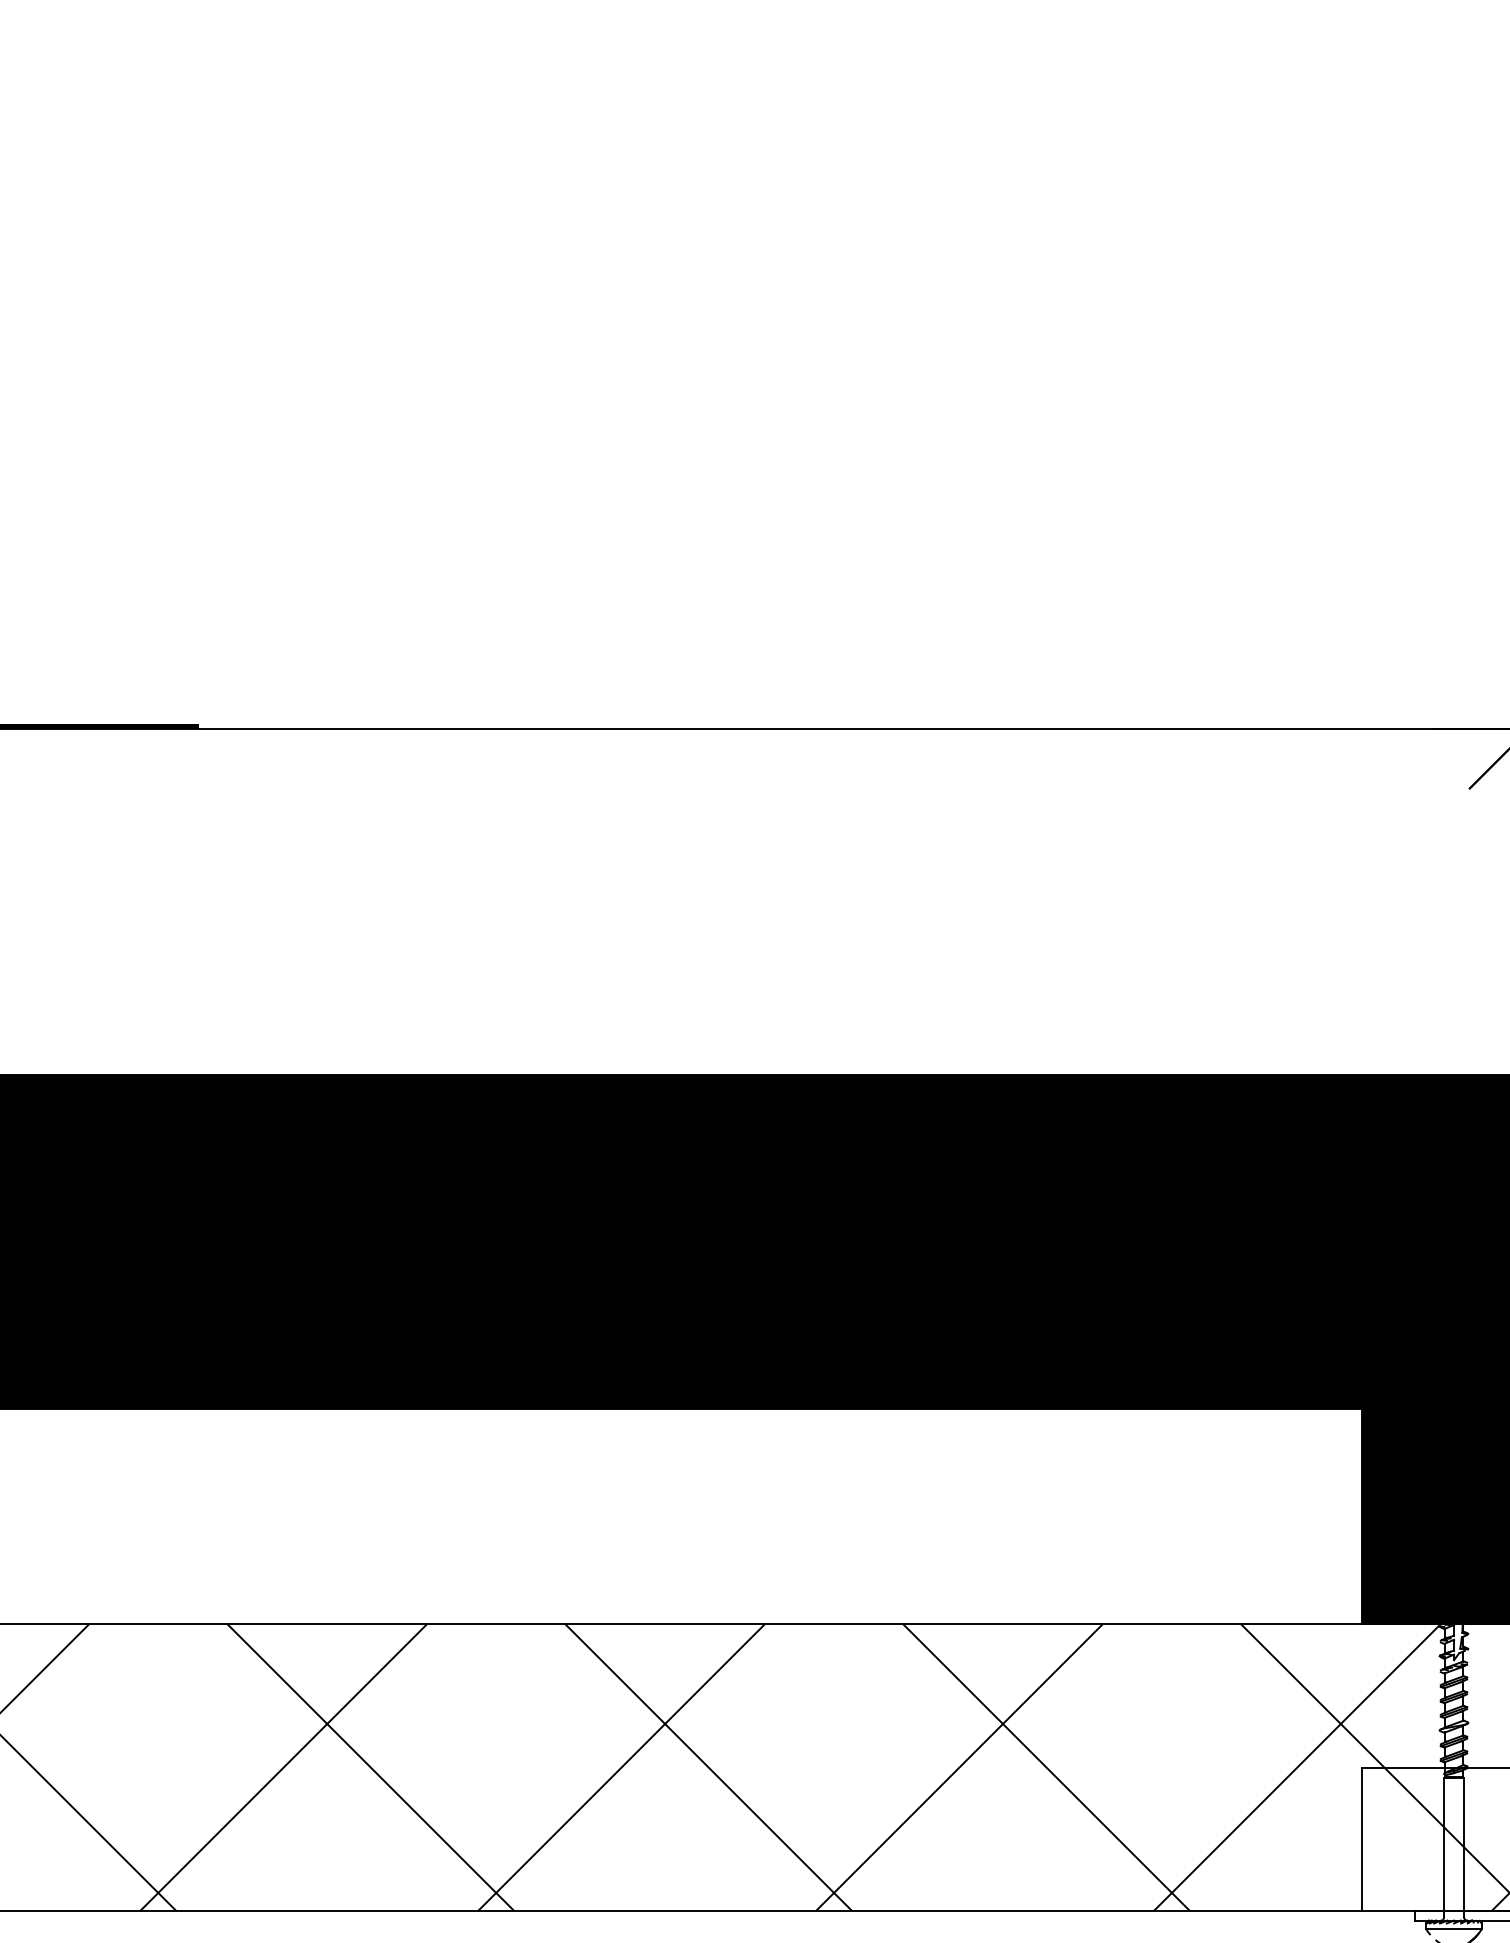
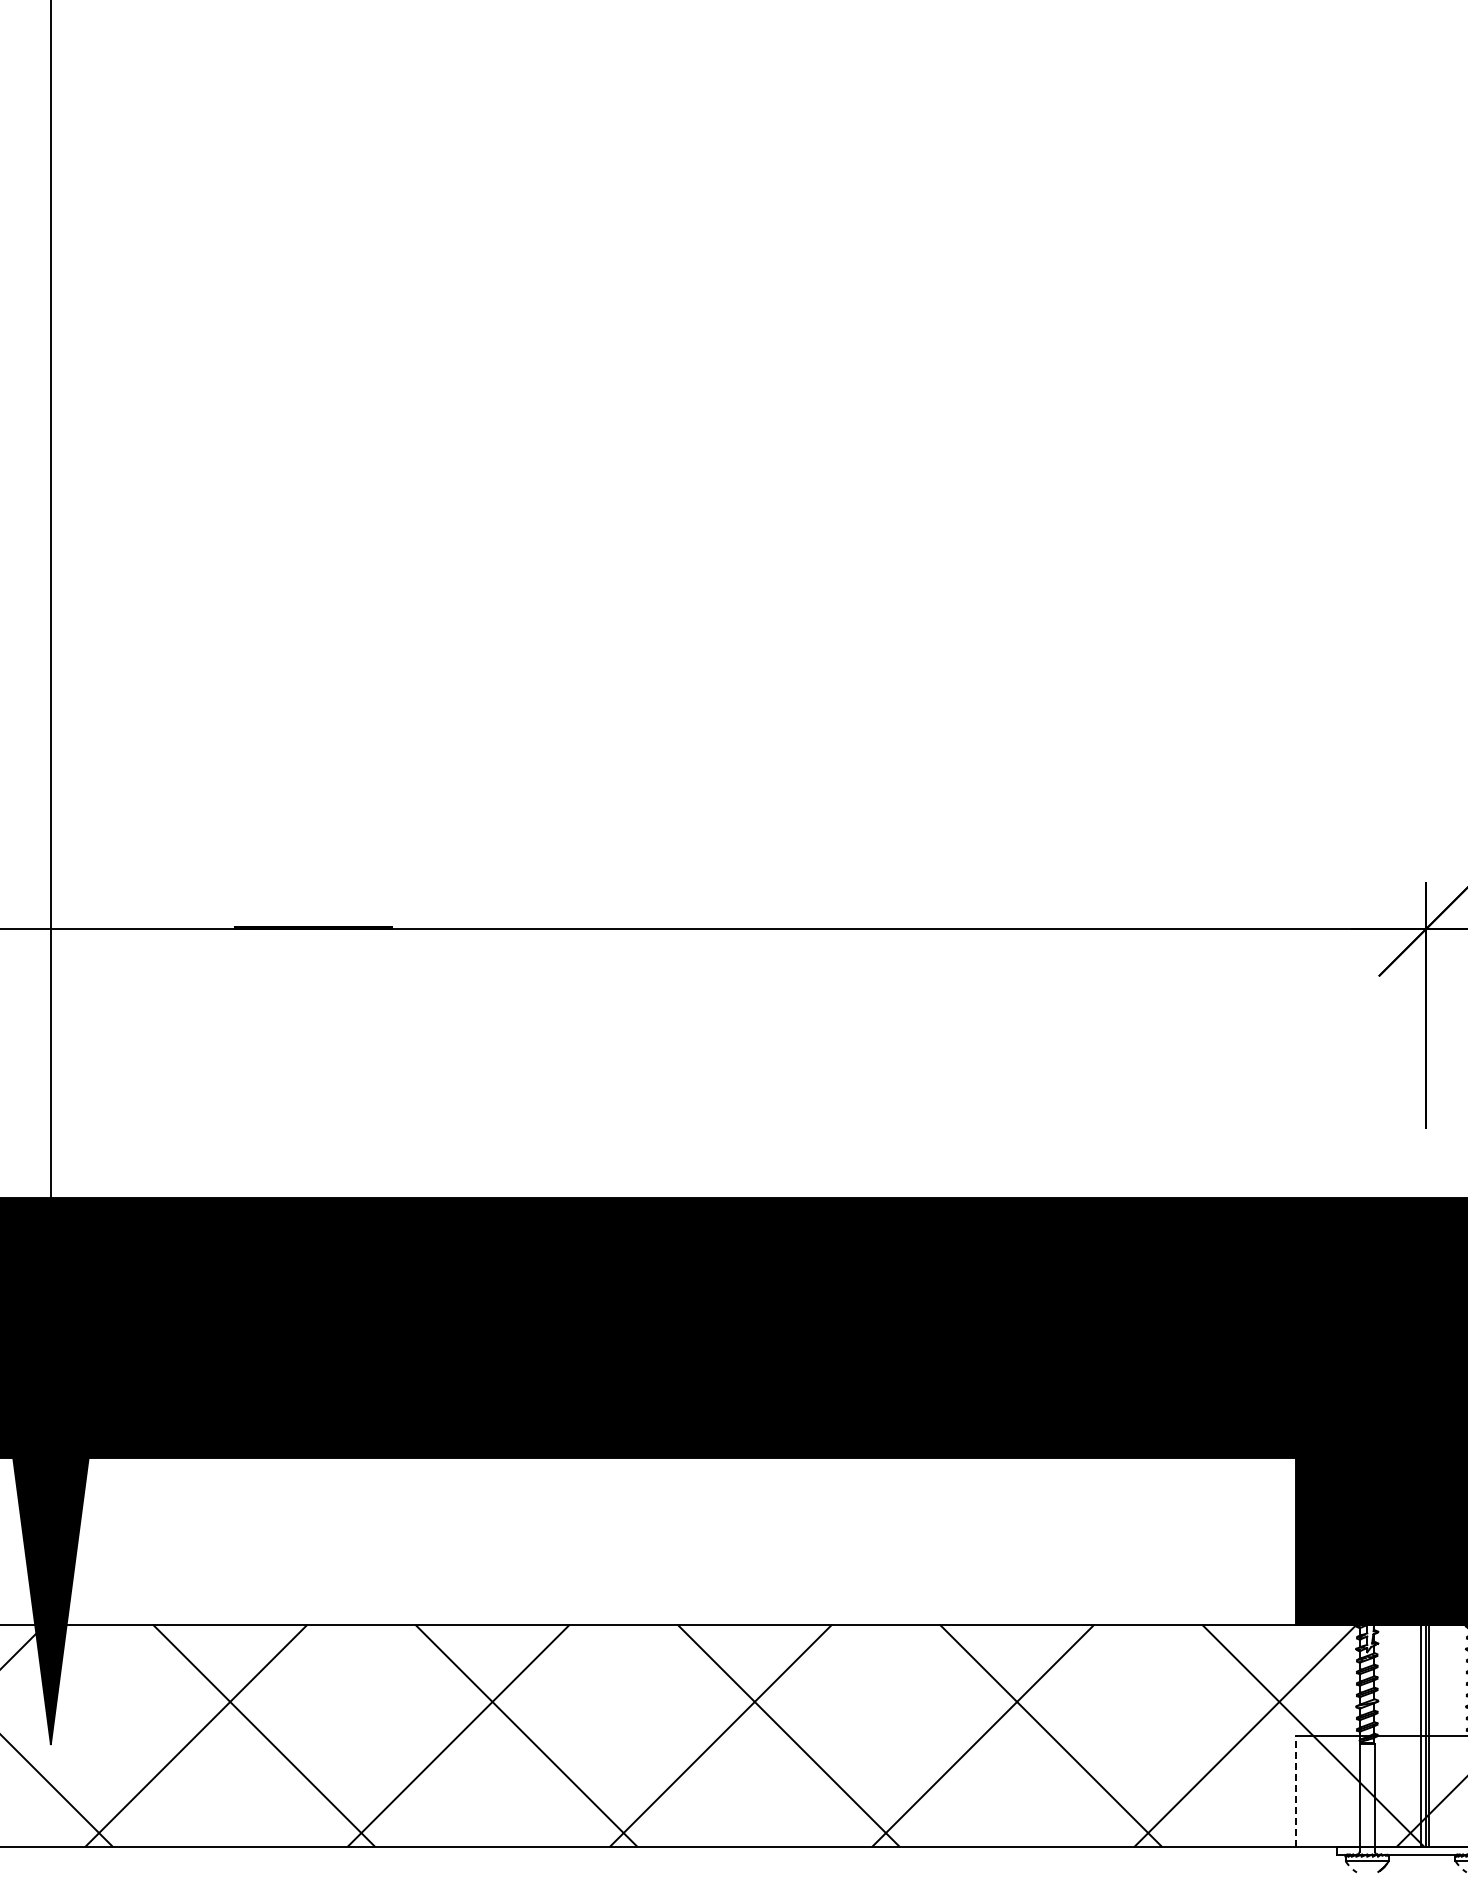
line: (1362, 1839) -> (1296, 1791), solid -> dashed

